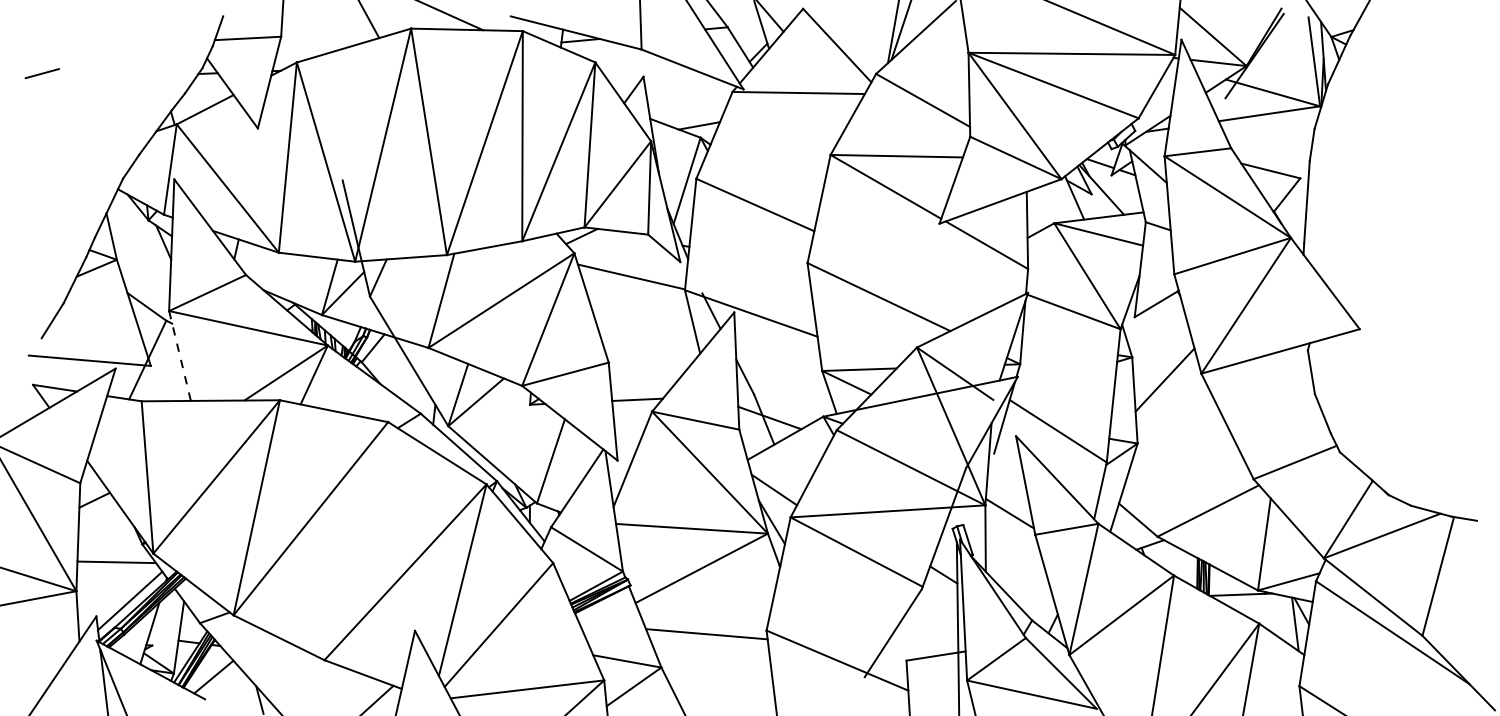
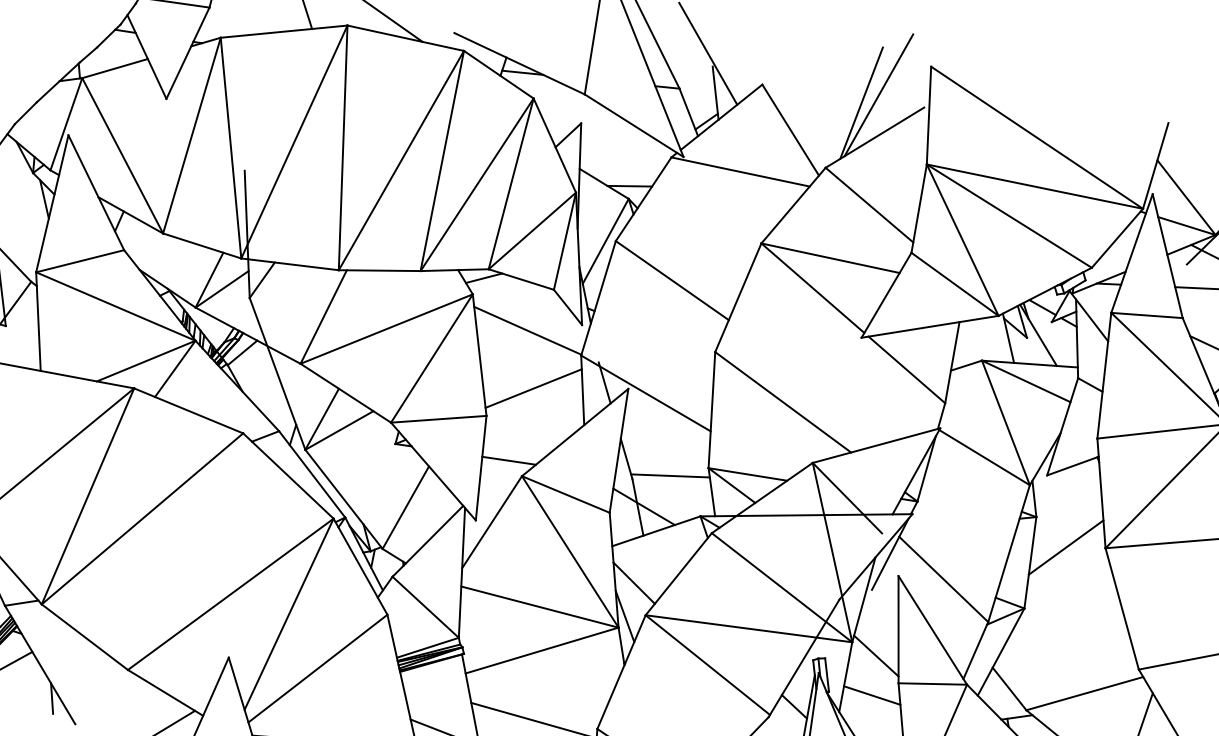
line: (646, 328) -> (533, 387), added
line: (180, 356) -> (38, 322), dashed -> solid
line: (788, 384) -> (670, 475), added
line: (1012, 550) -> (871, 695), added

